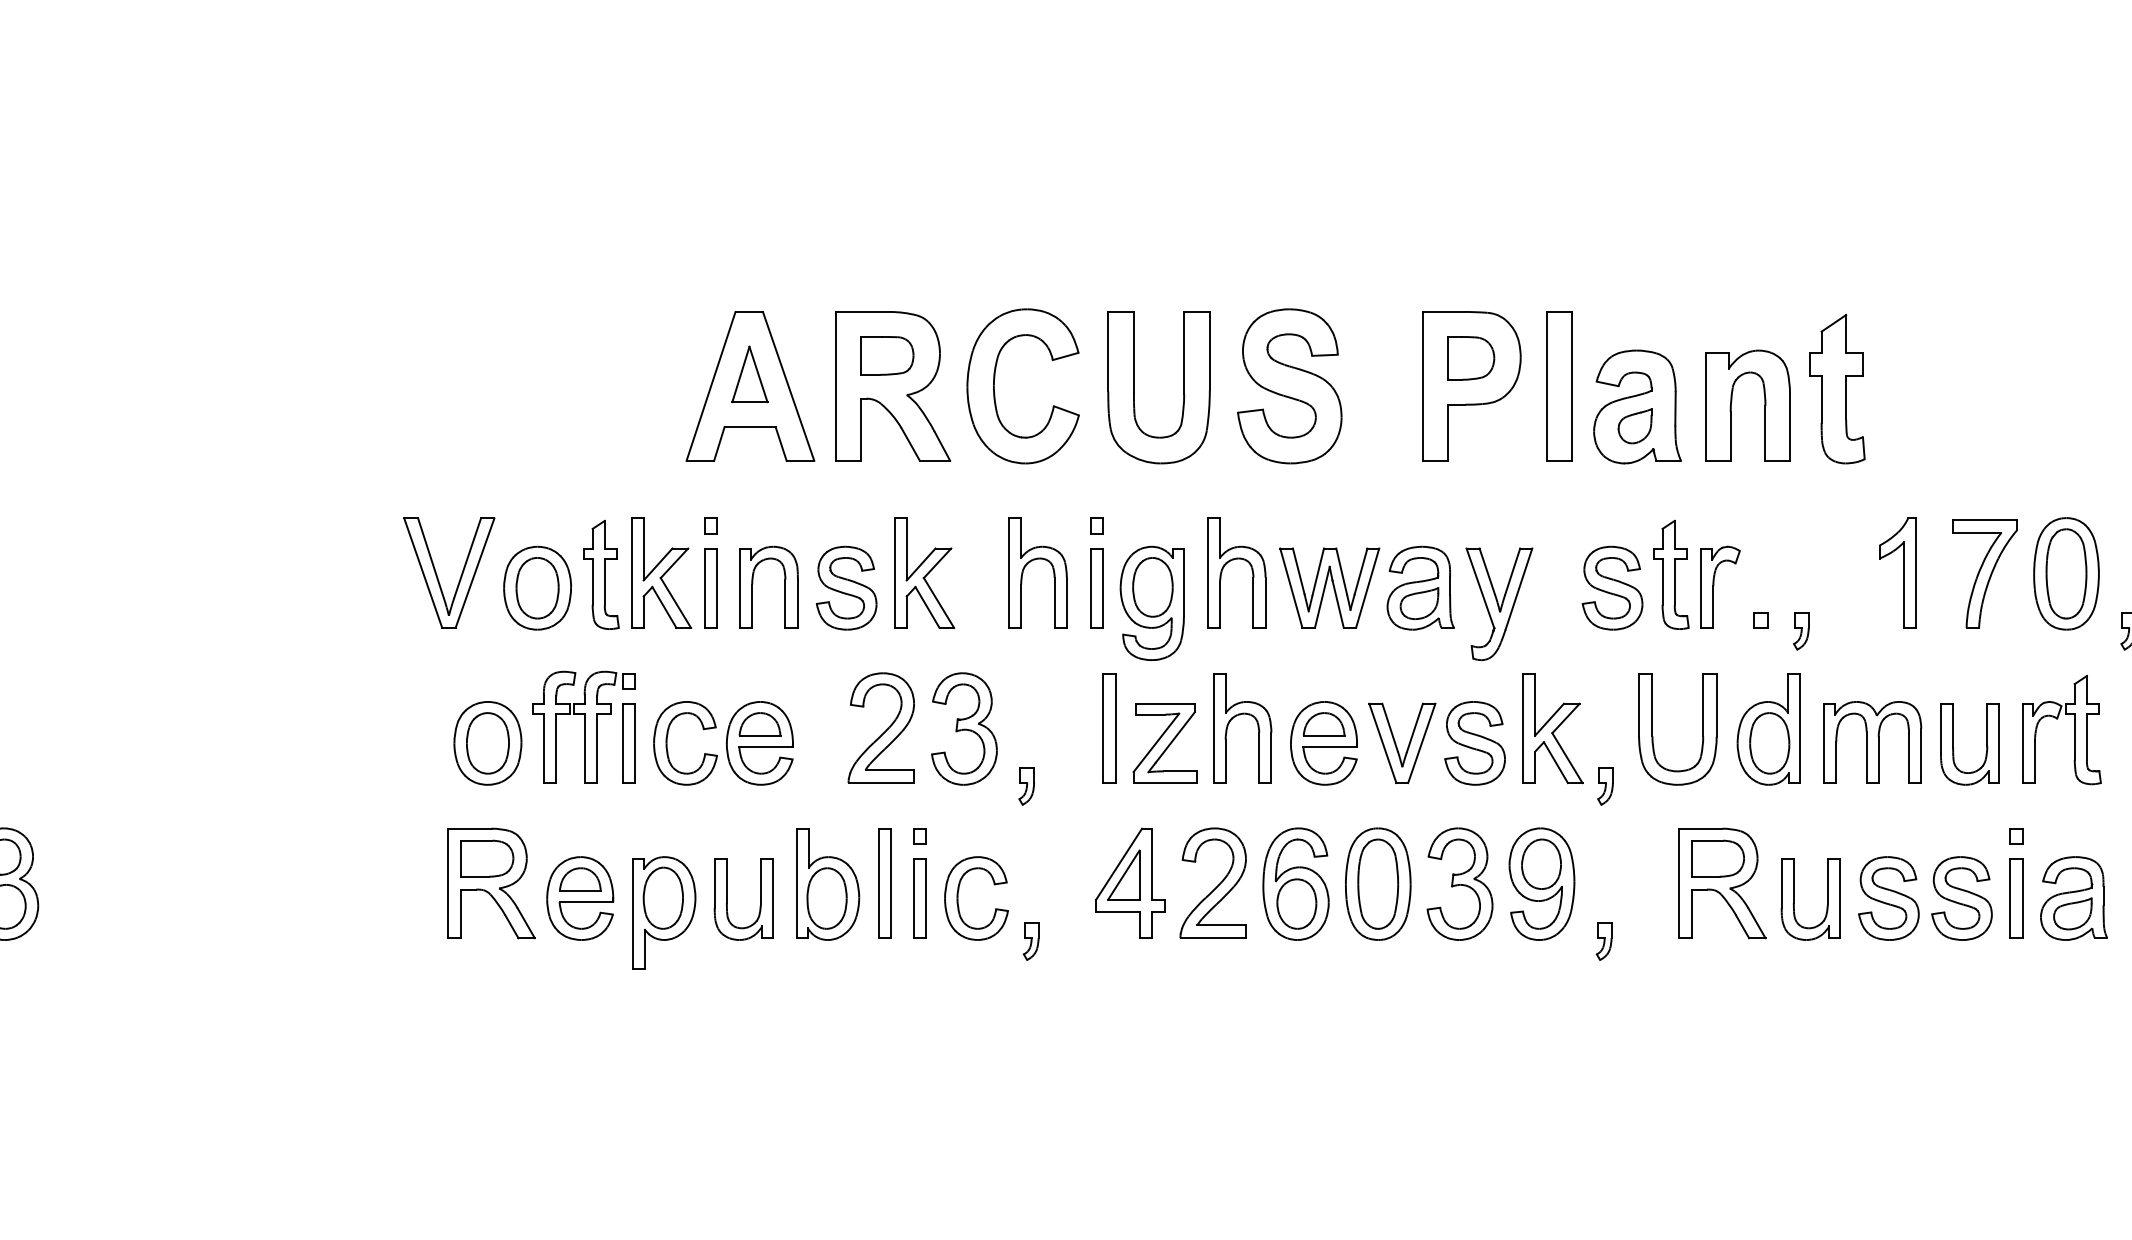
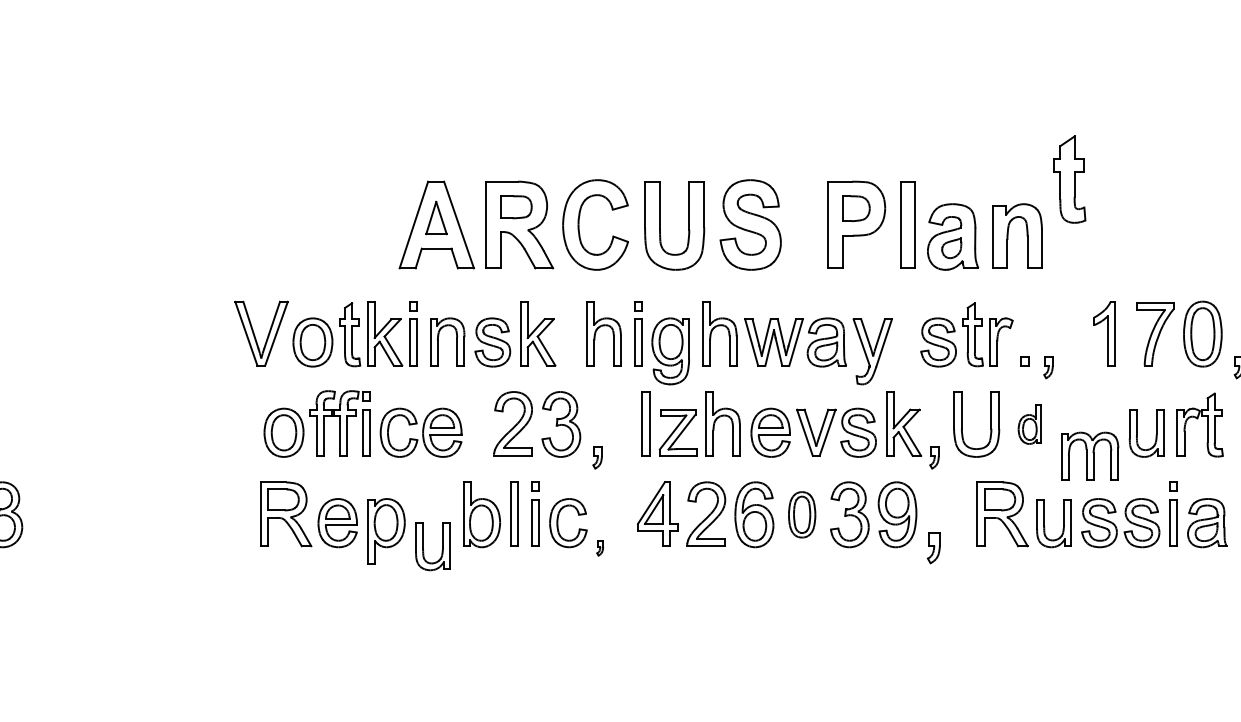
part: (1837, 388) -> (1069, 179), moved
part: (1768, 729) -> (1029, 424), size x0.6
part: (1873, 741) -> (1090, 455), moved
part: (1376, 883) -> (801, 514), size x0.7
part: (727, 899) -> (423, 546), moved
part: (1029, 940) -> (599, 547), size x0.7
part: (1603, 940) -> (933, 547), size x1.4

